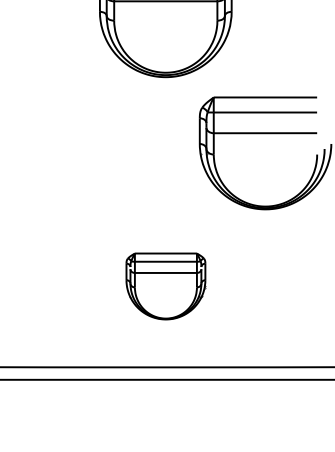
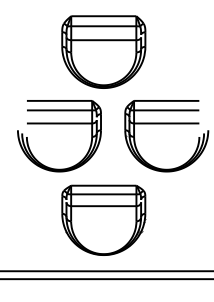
part: (95, 134) -> (59, 124), added
part: (165, 285) -> (103, 219), size x1.67

